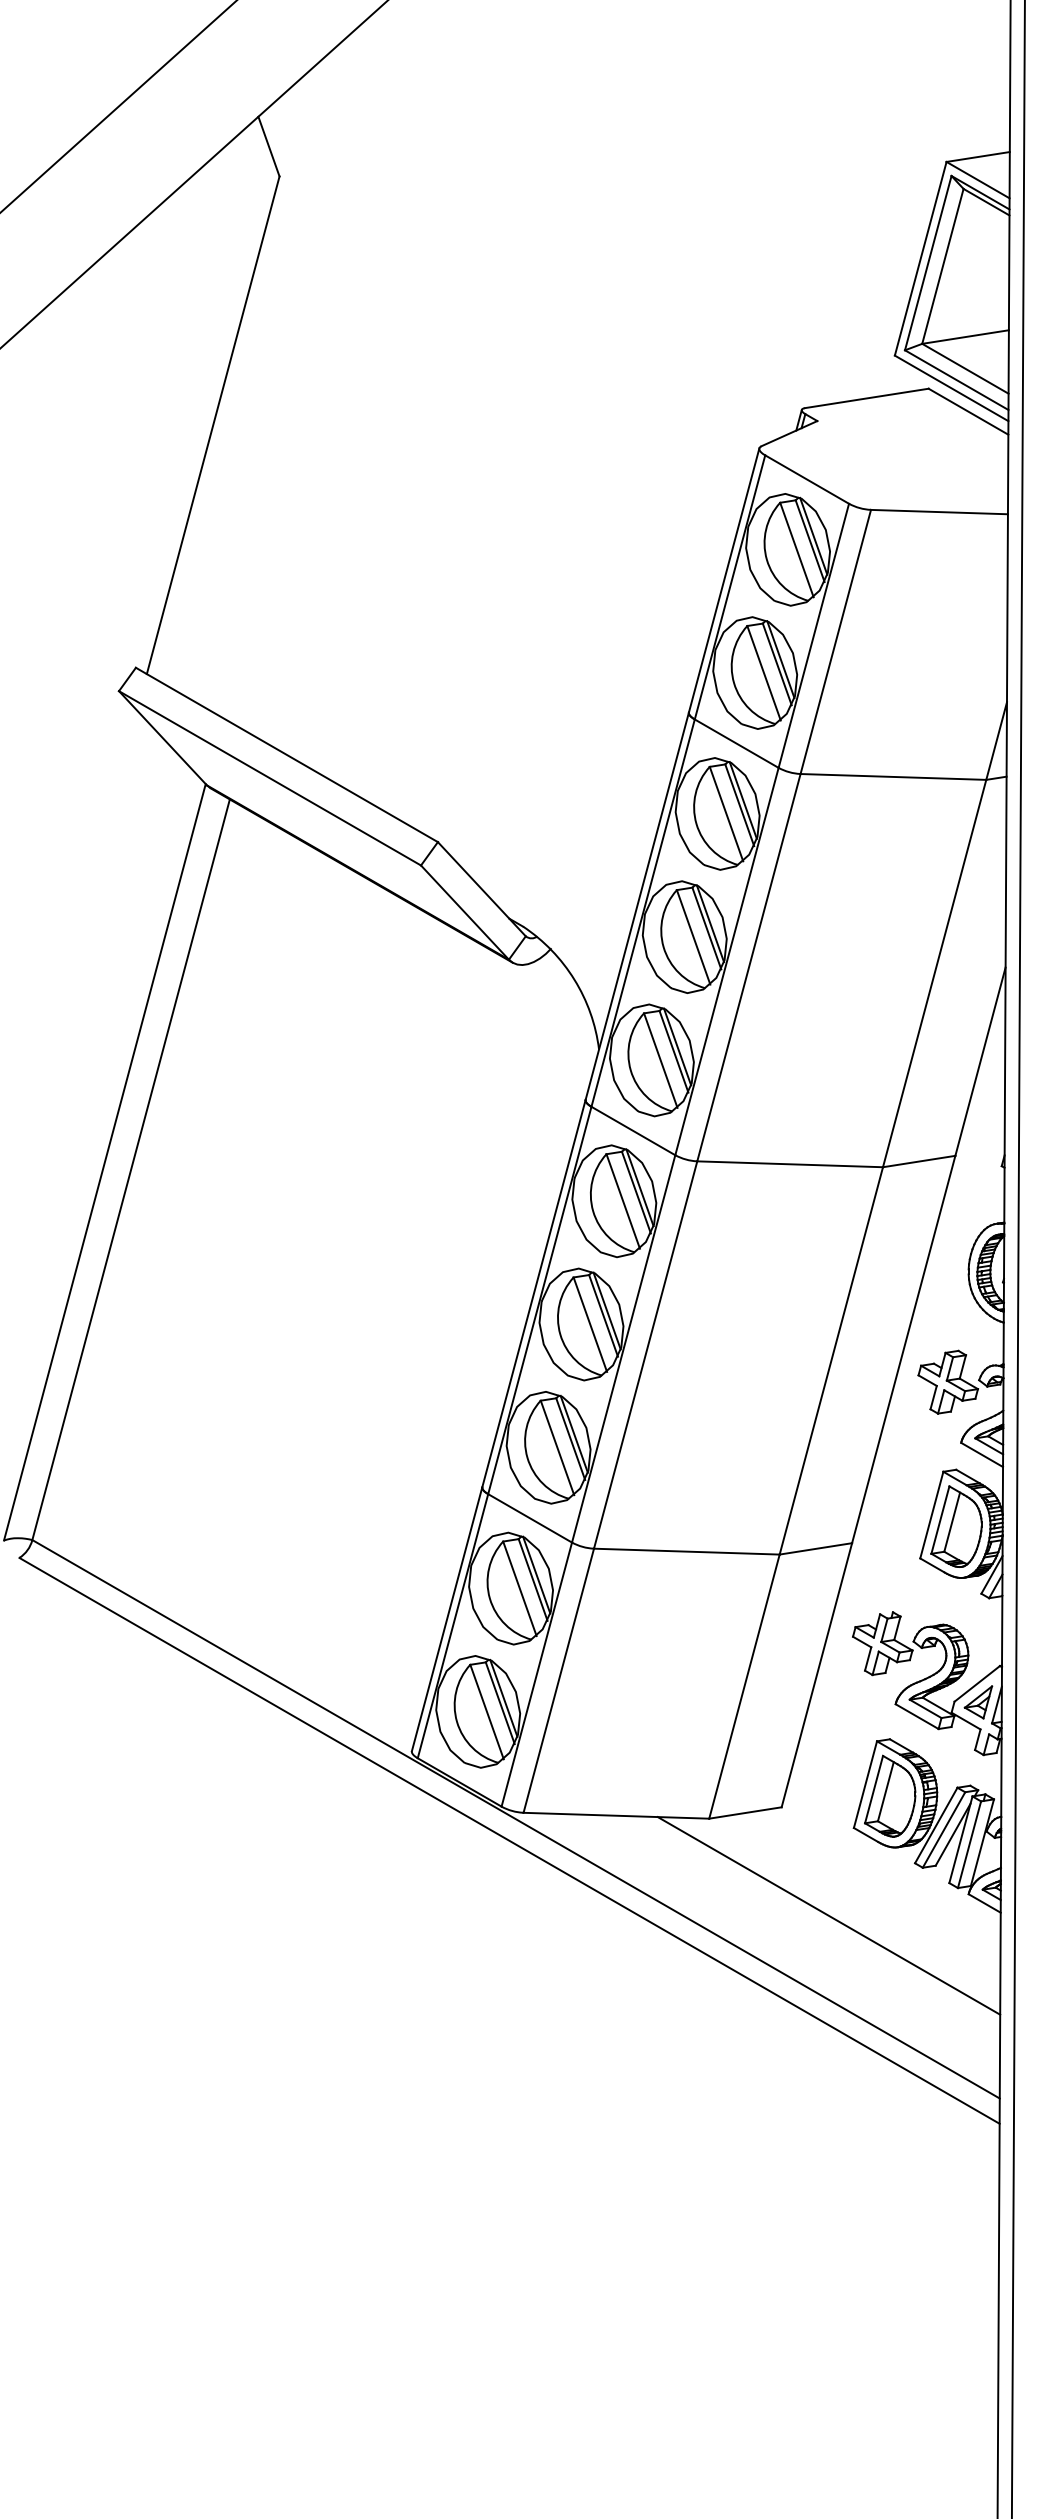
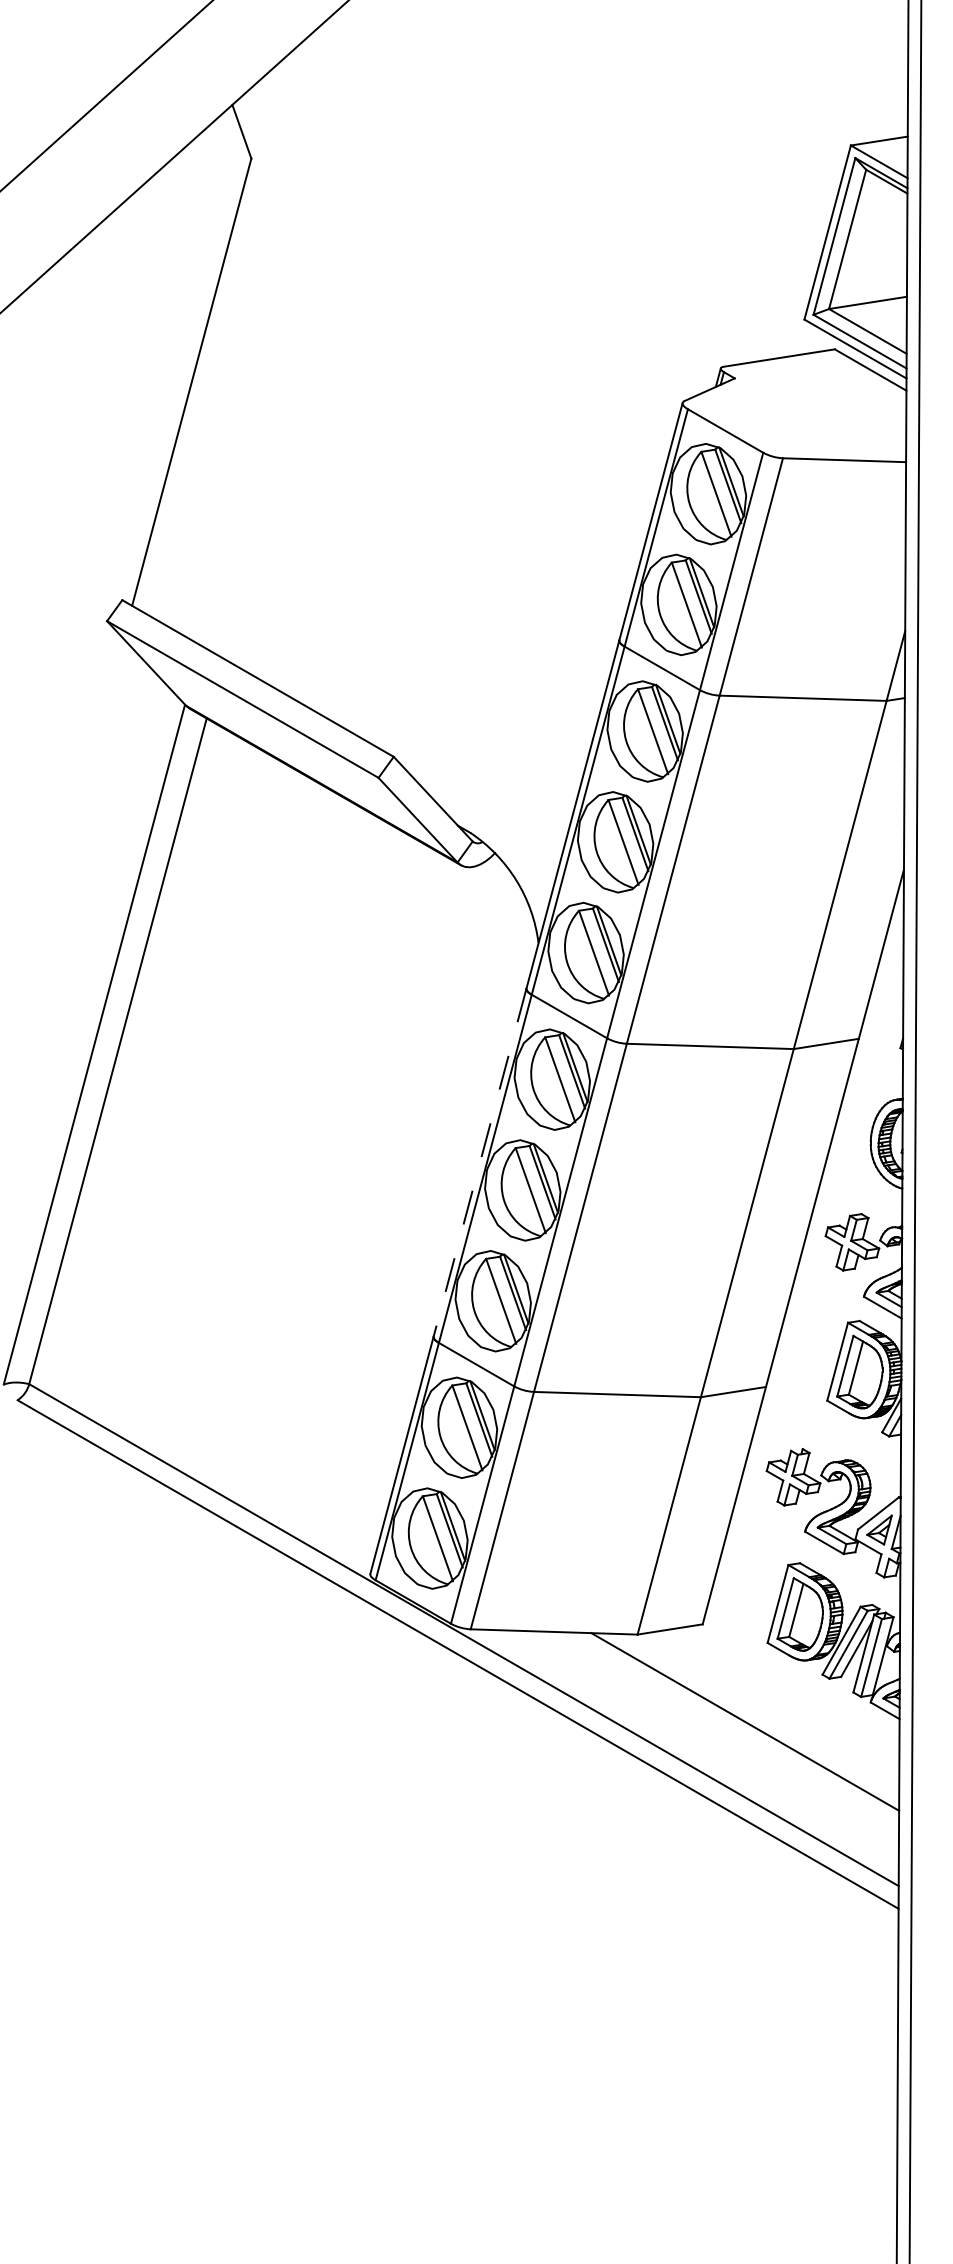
line: (533, 1294) -> (479, 1163), solid -> dashed

